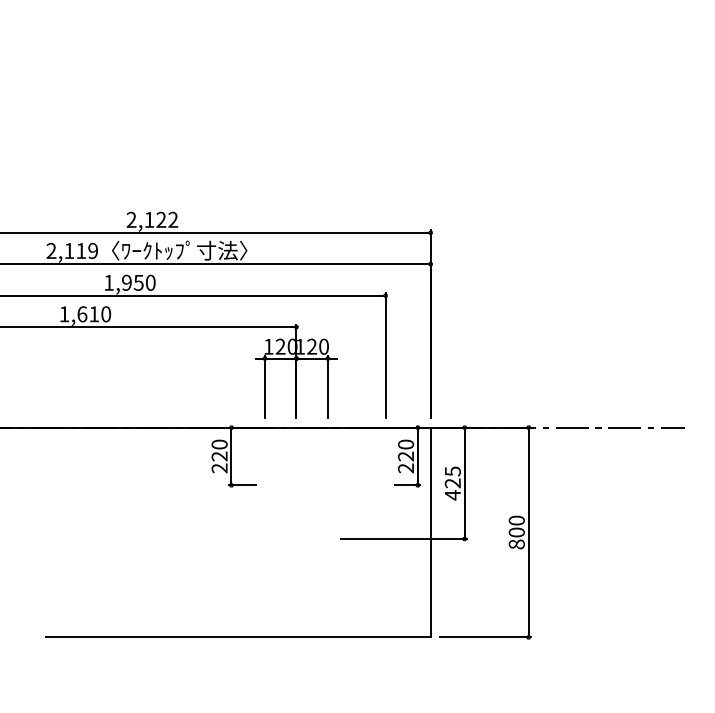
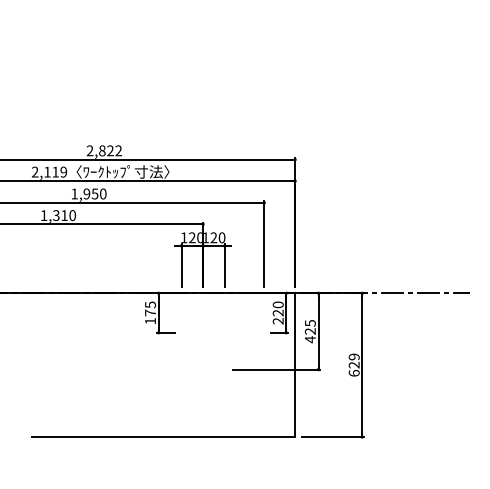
text: (149, 219) -> (102, 150), 2,122 -> 2,822
text: (82, 314) -> (56, 215), 1,610 -> 1,310
text: (219, 455) -> (150, 312), 220 -> 175
text: (515, 531) -> (353, 364), 800 -> 629

